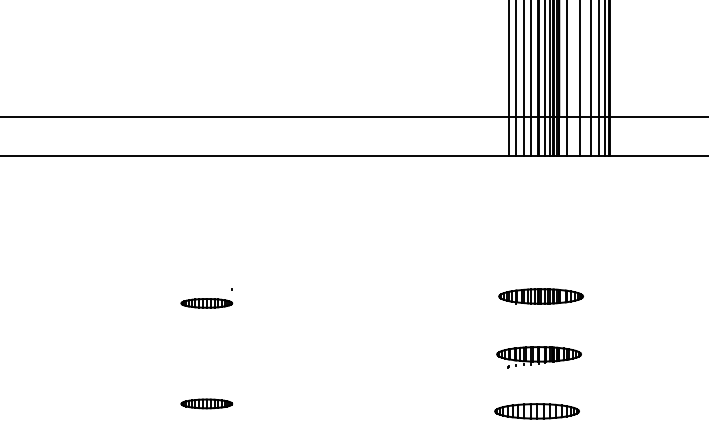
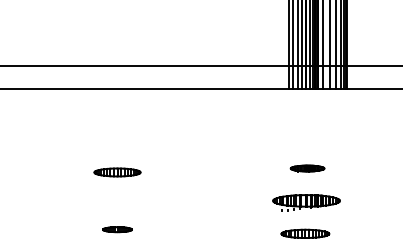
part: (540, 296) -> (307, 168), size x0.7
part: (206, 303) -> (117, 172), size x1.6
part: (539, 356) -> (306, 202), size x1.4

